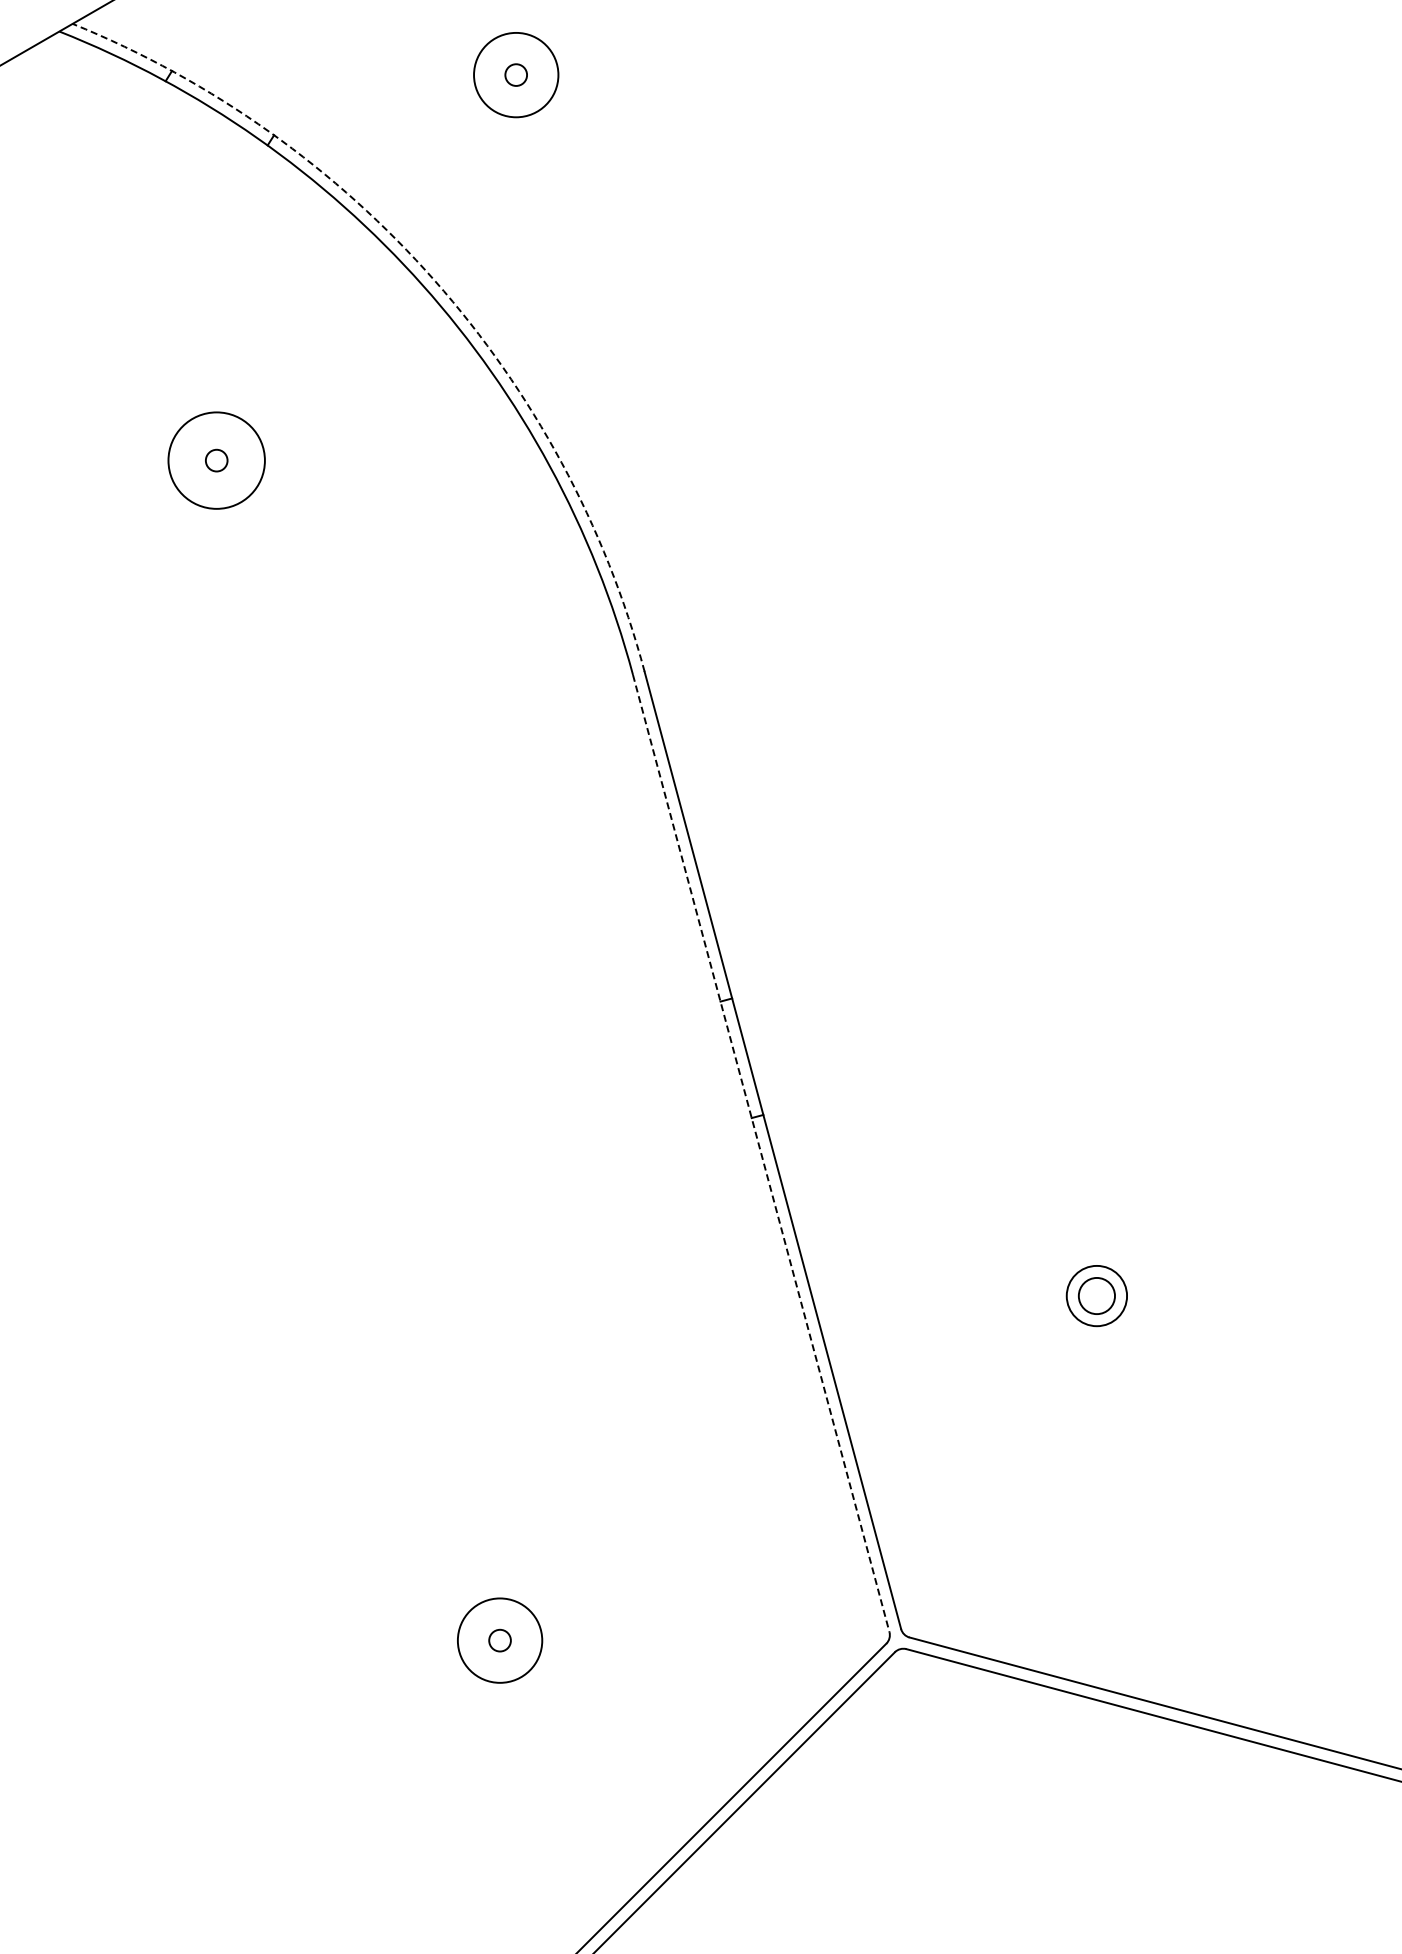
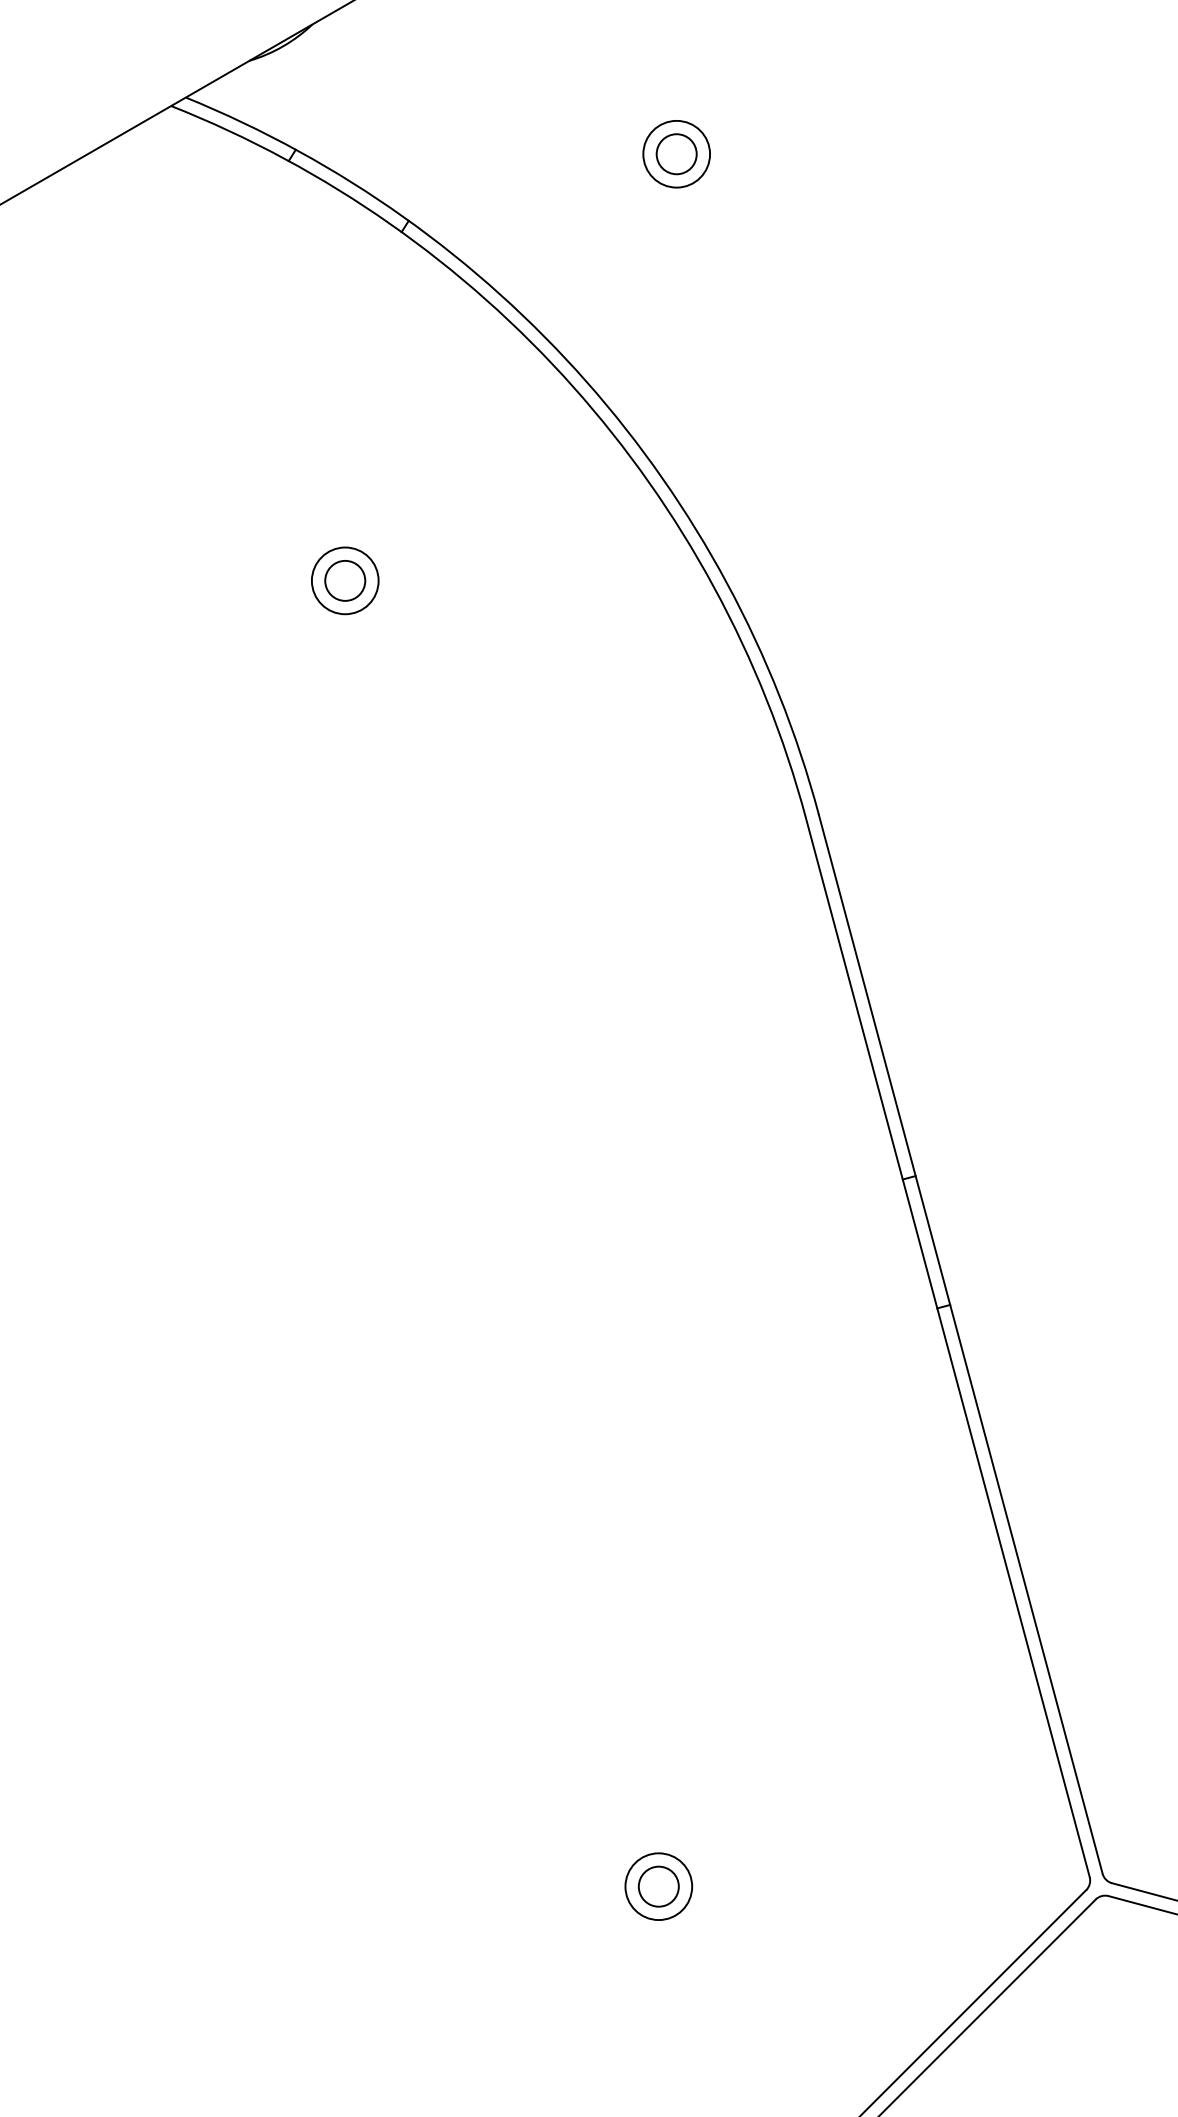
circle: (516, 74) -> (677, 153), size x0.71
circle: (516, 75) -> (677, 154), size x1.67
arc: (434, 280) -> (586, 381), dashed -> solid
circle: (216, 460) -> (345, 580), size x0.62
circle: (216, 460) -> (345, 580), size x1.67
line: (761, 1154) -> (948, 1348), dashed -> solid
circle: (499, 1640) -> (658, 1886), size x0.71
circle: (499, 1640) -> (658, 1886), size x1.67

